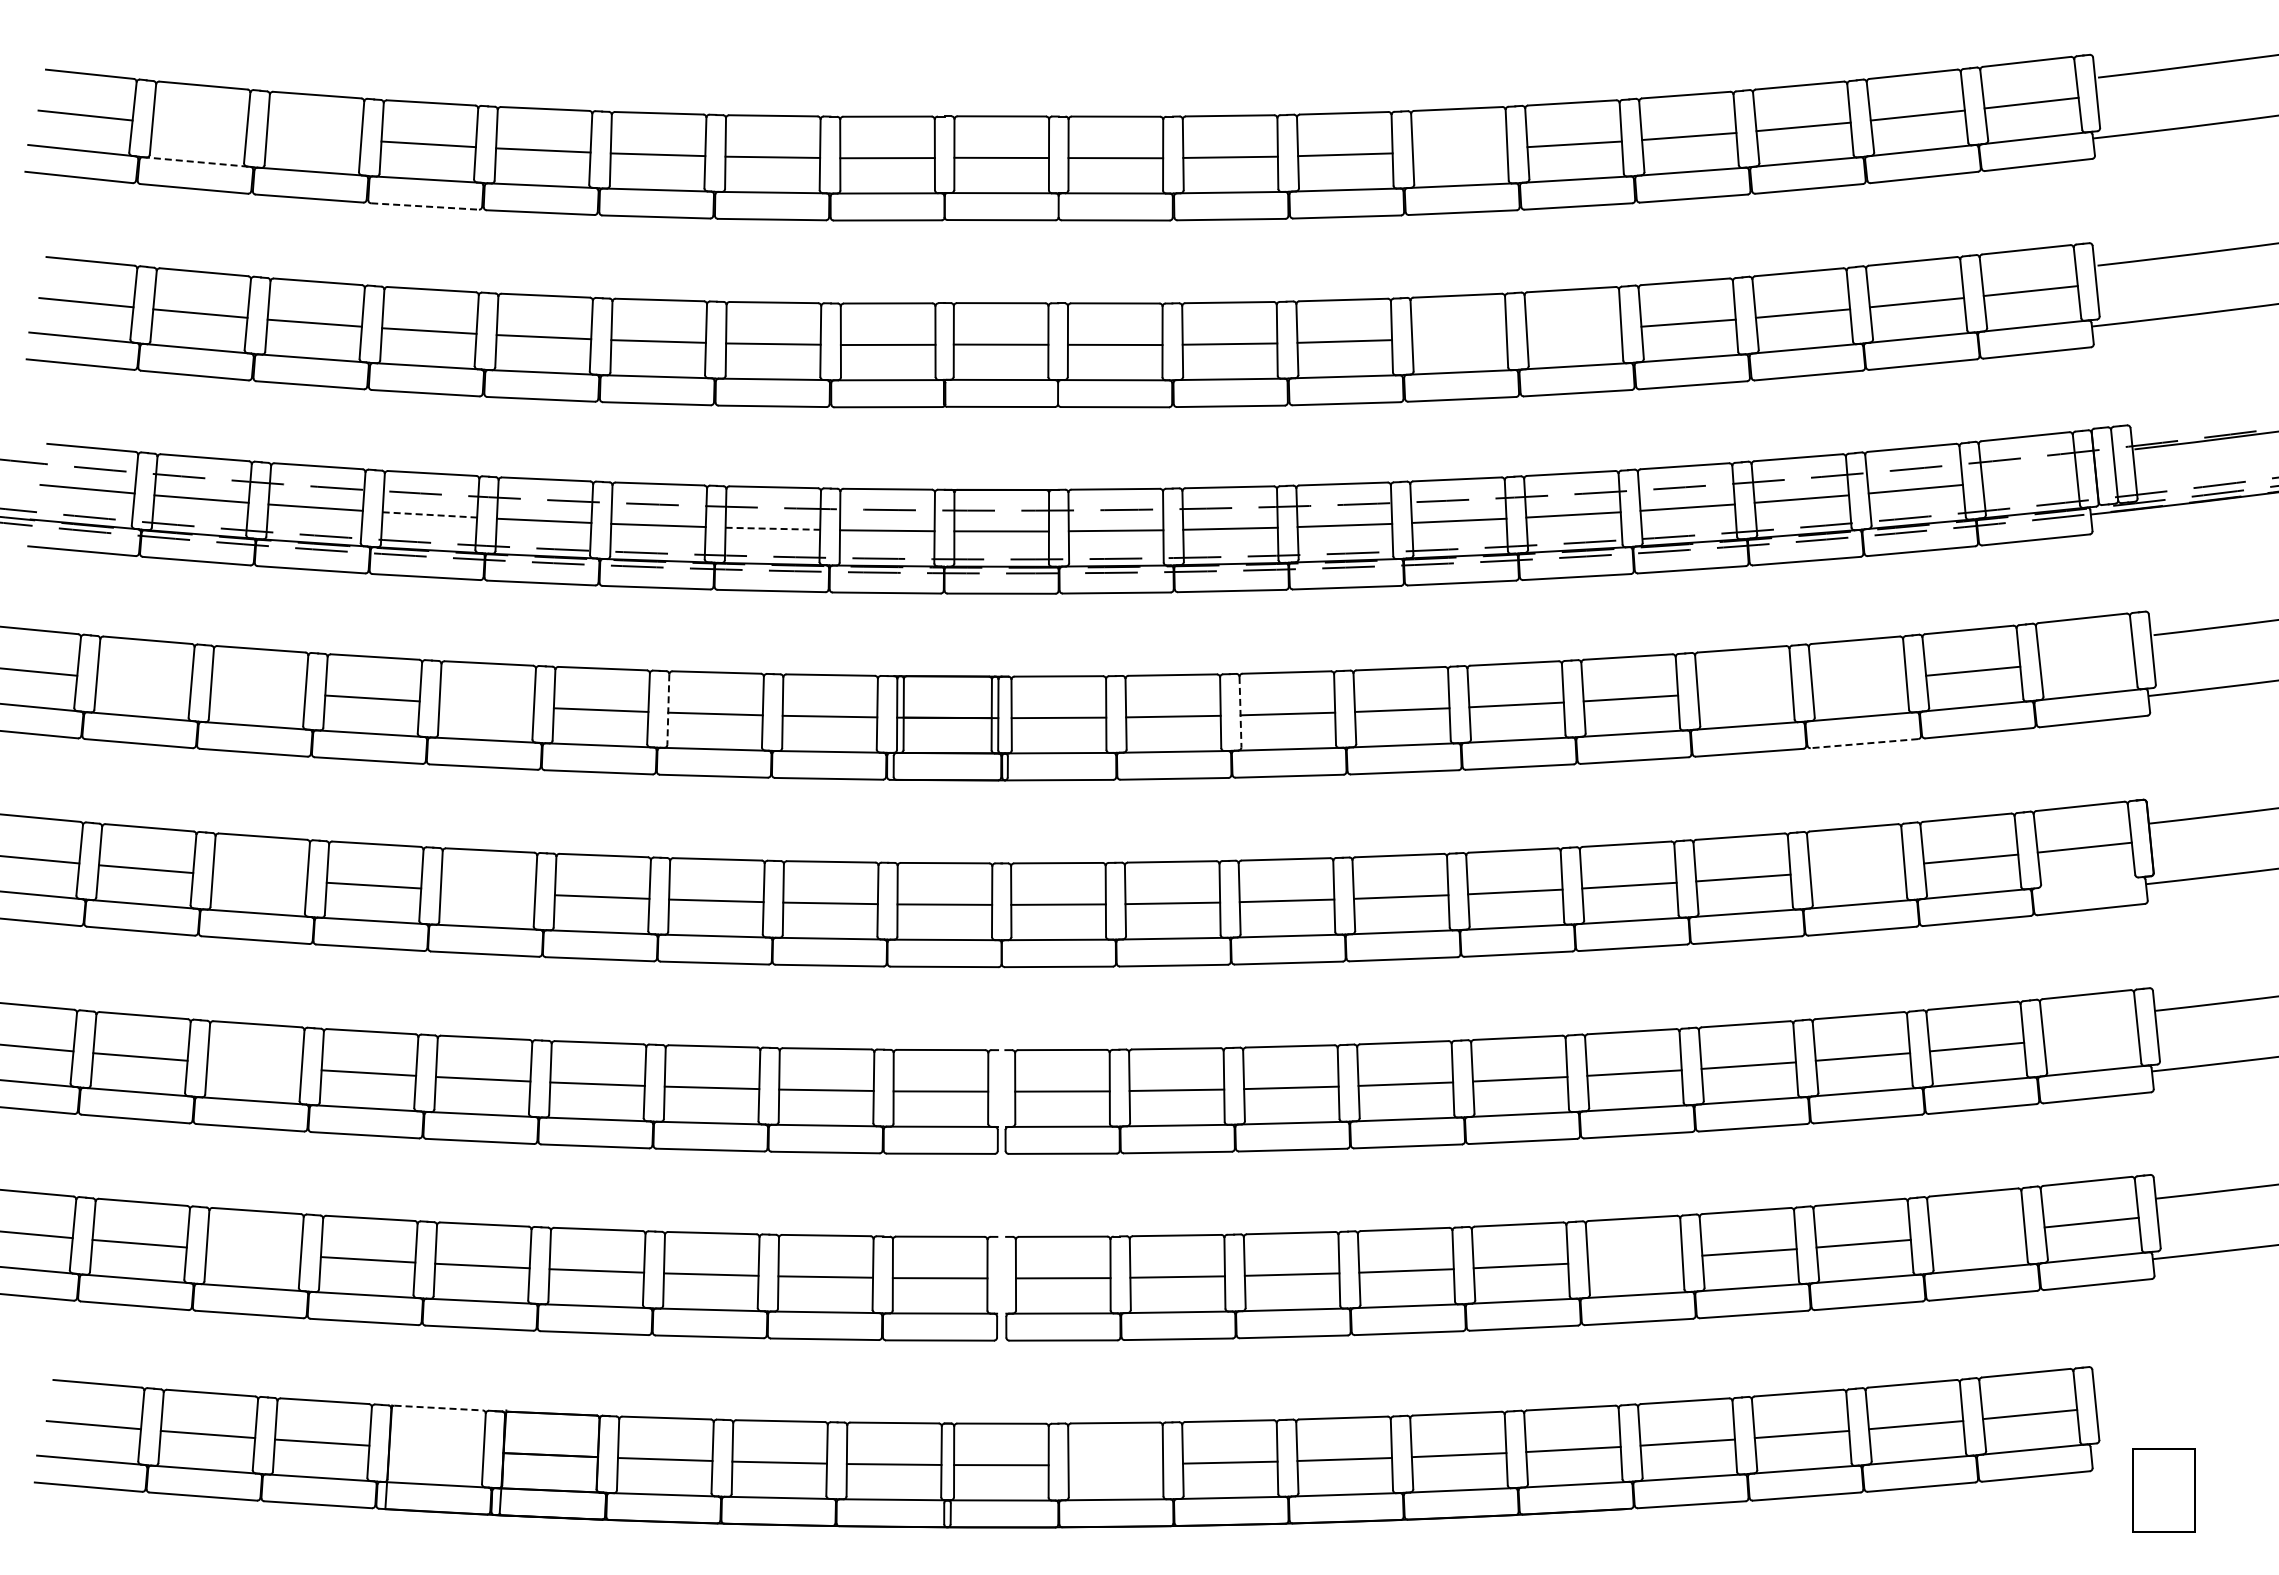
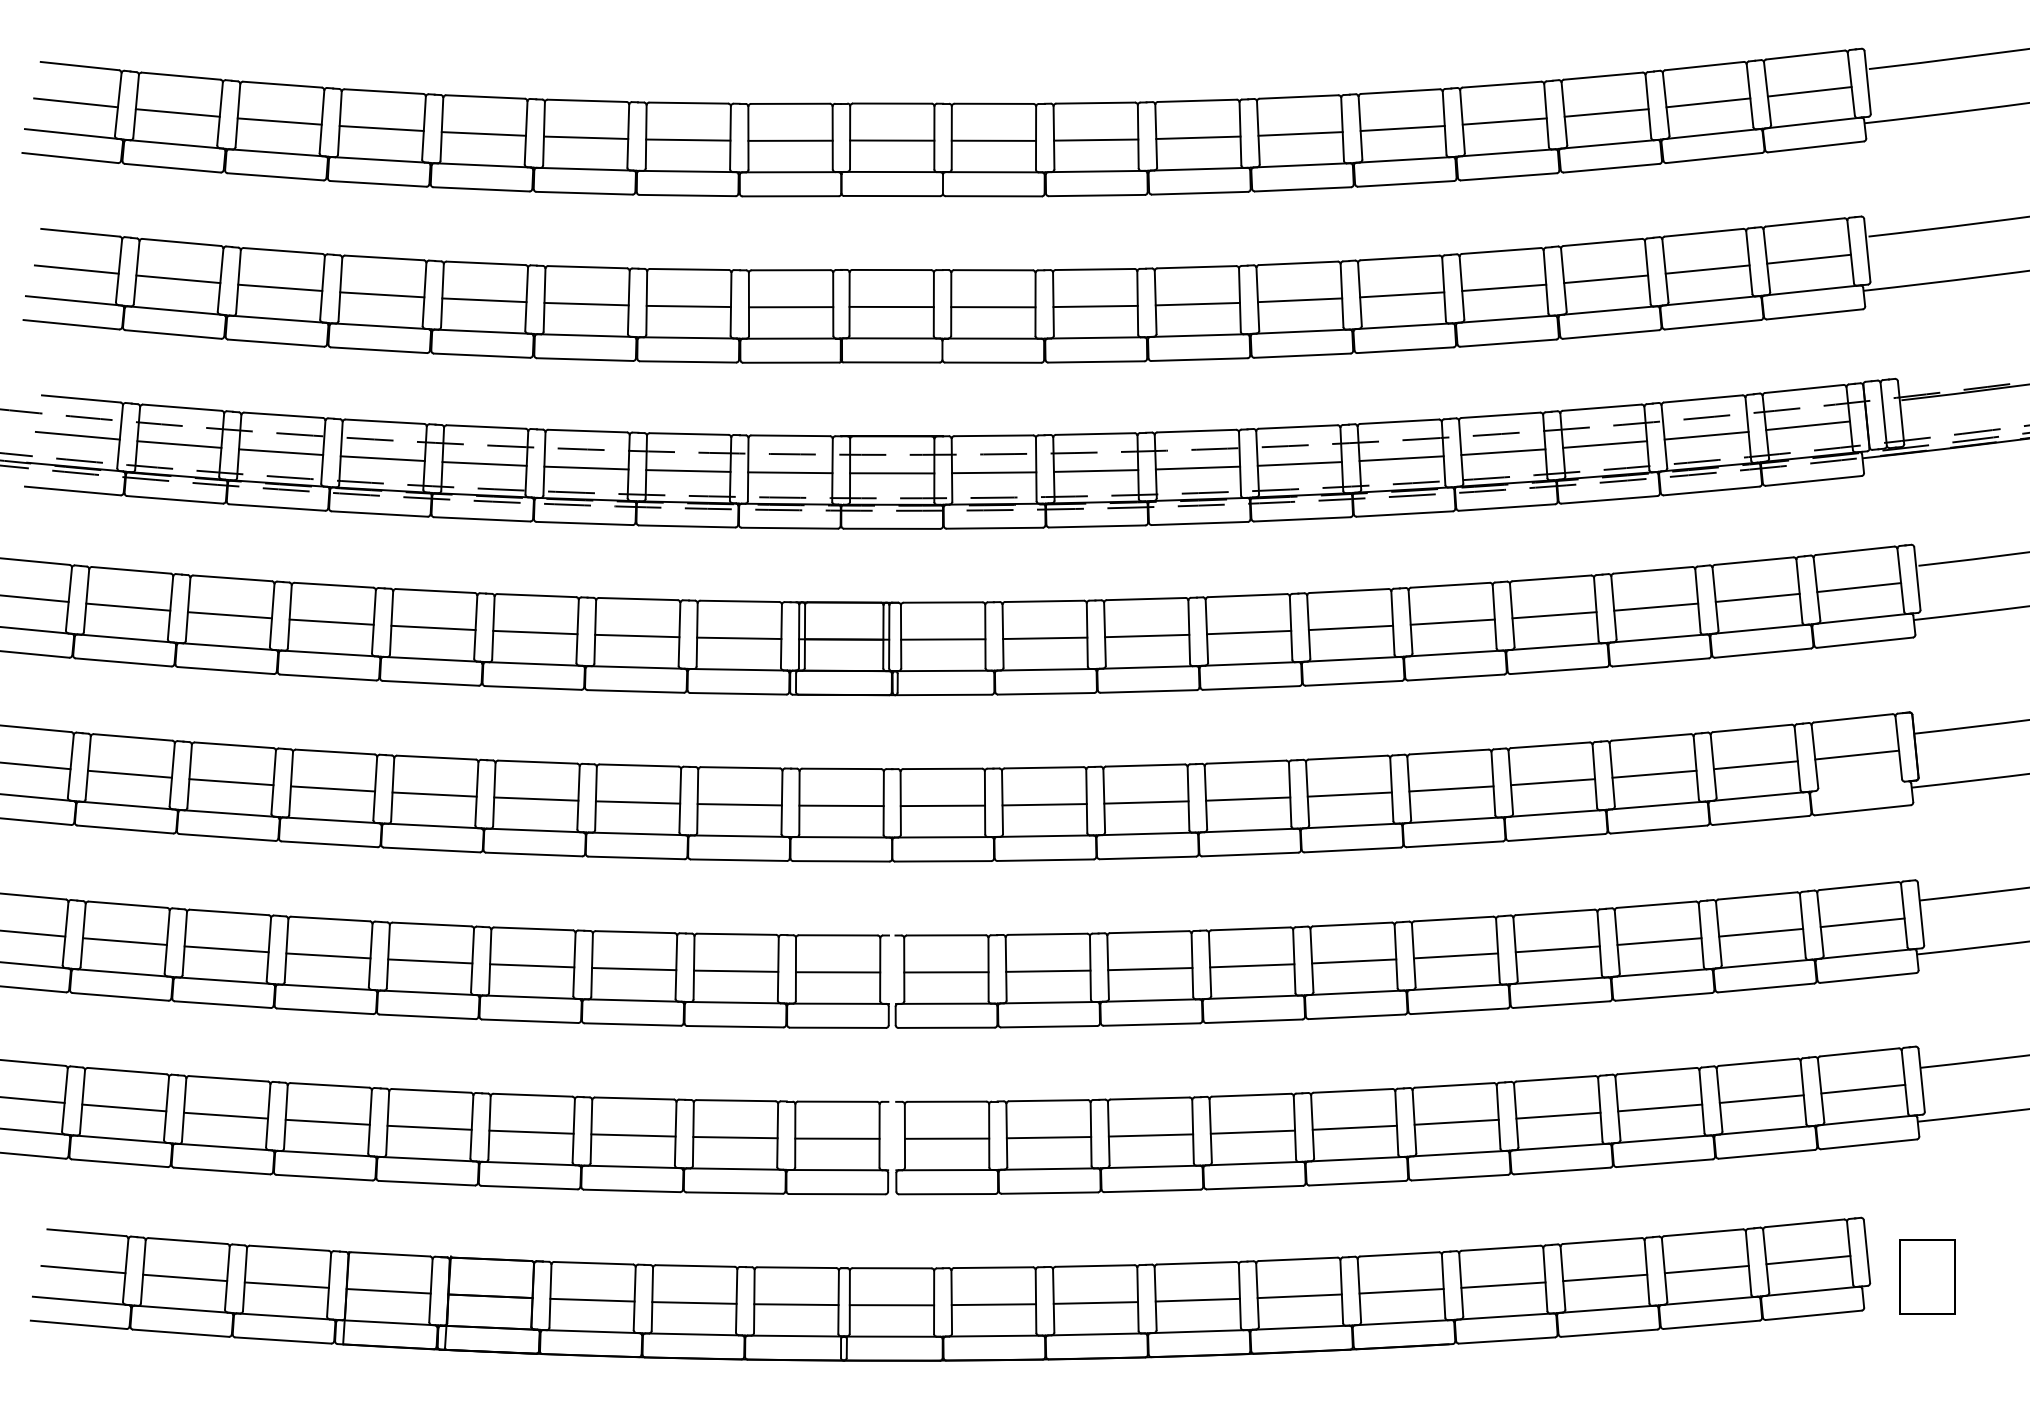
line: (199, 126) -> (177, 112), added
line: (314, 136) -> (280, 121), added
line: (1459, 150) -> (1300, 133), added
line: (196, 162) -> (174, 144), dashed -> solid
line: (425, 206) -> (378, 183), dashed -> solid
line: (1573, 330) -> (1401, 294), added
line: (1459, 337) -> (1300, 300), added
line: (2029, 477) -> (1807, 425), added
line: (430, 514) -> (383, 458), dashed -> solid
line: (773, 528) -> (688, 470), dashed -> solid
line: (2087, 659) -> (1859, 587), added
line: (144, 681) -> (128, 607), added
line: (1859, 681) -> (1656, 607), added
line: (258, 690) -> (230, 615), added
line: (1744, 690) -> (1553, 615), added
line: (486, 704) -> (433, 627), added
line: (668, 710) -> (595, 632), dashed -> solid
line: (1240, 712) -> (1104, 634), dashed -> solid
line: (1864, 743) -> (1660, 662), dashed -> solid
line: (1857, 869) -> (1654, 774), added
line: (259, 877) -> (231, 781), added
line: (487, 891) -> (434, 794), added
line: (2090, 1035) -> (1862, 922), added
line: (254, 1065) -> (226, 949), added
line: (1977, 1233) -> (1761, 1098), added
line: (253, 1252) -> (225, 1115), added
line: (1635, 1259) -> (1456, 1122), added
line: (439, 1408) -> (391, 1254), dashed -> solid
line: (436, 1449) -> (388, 1291), added
line: (1115, 1464) -> (993, 1304), added
part: (2163, 1490) -> (1927, 1277), moved

